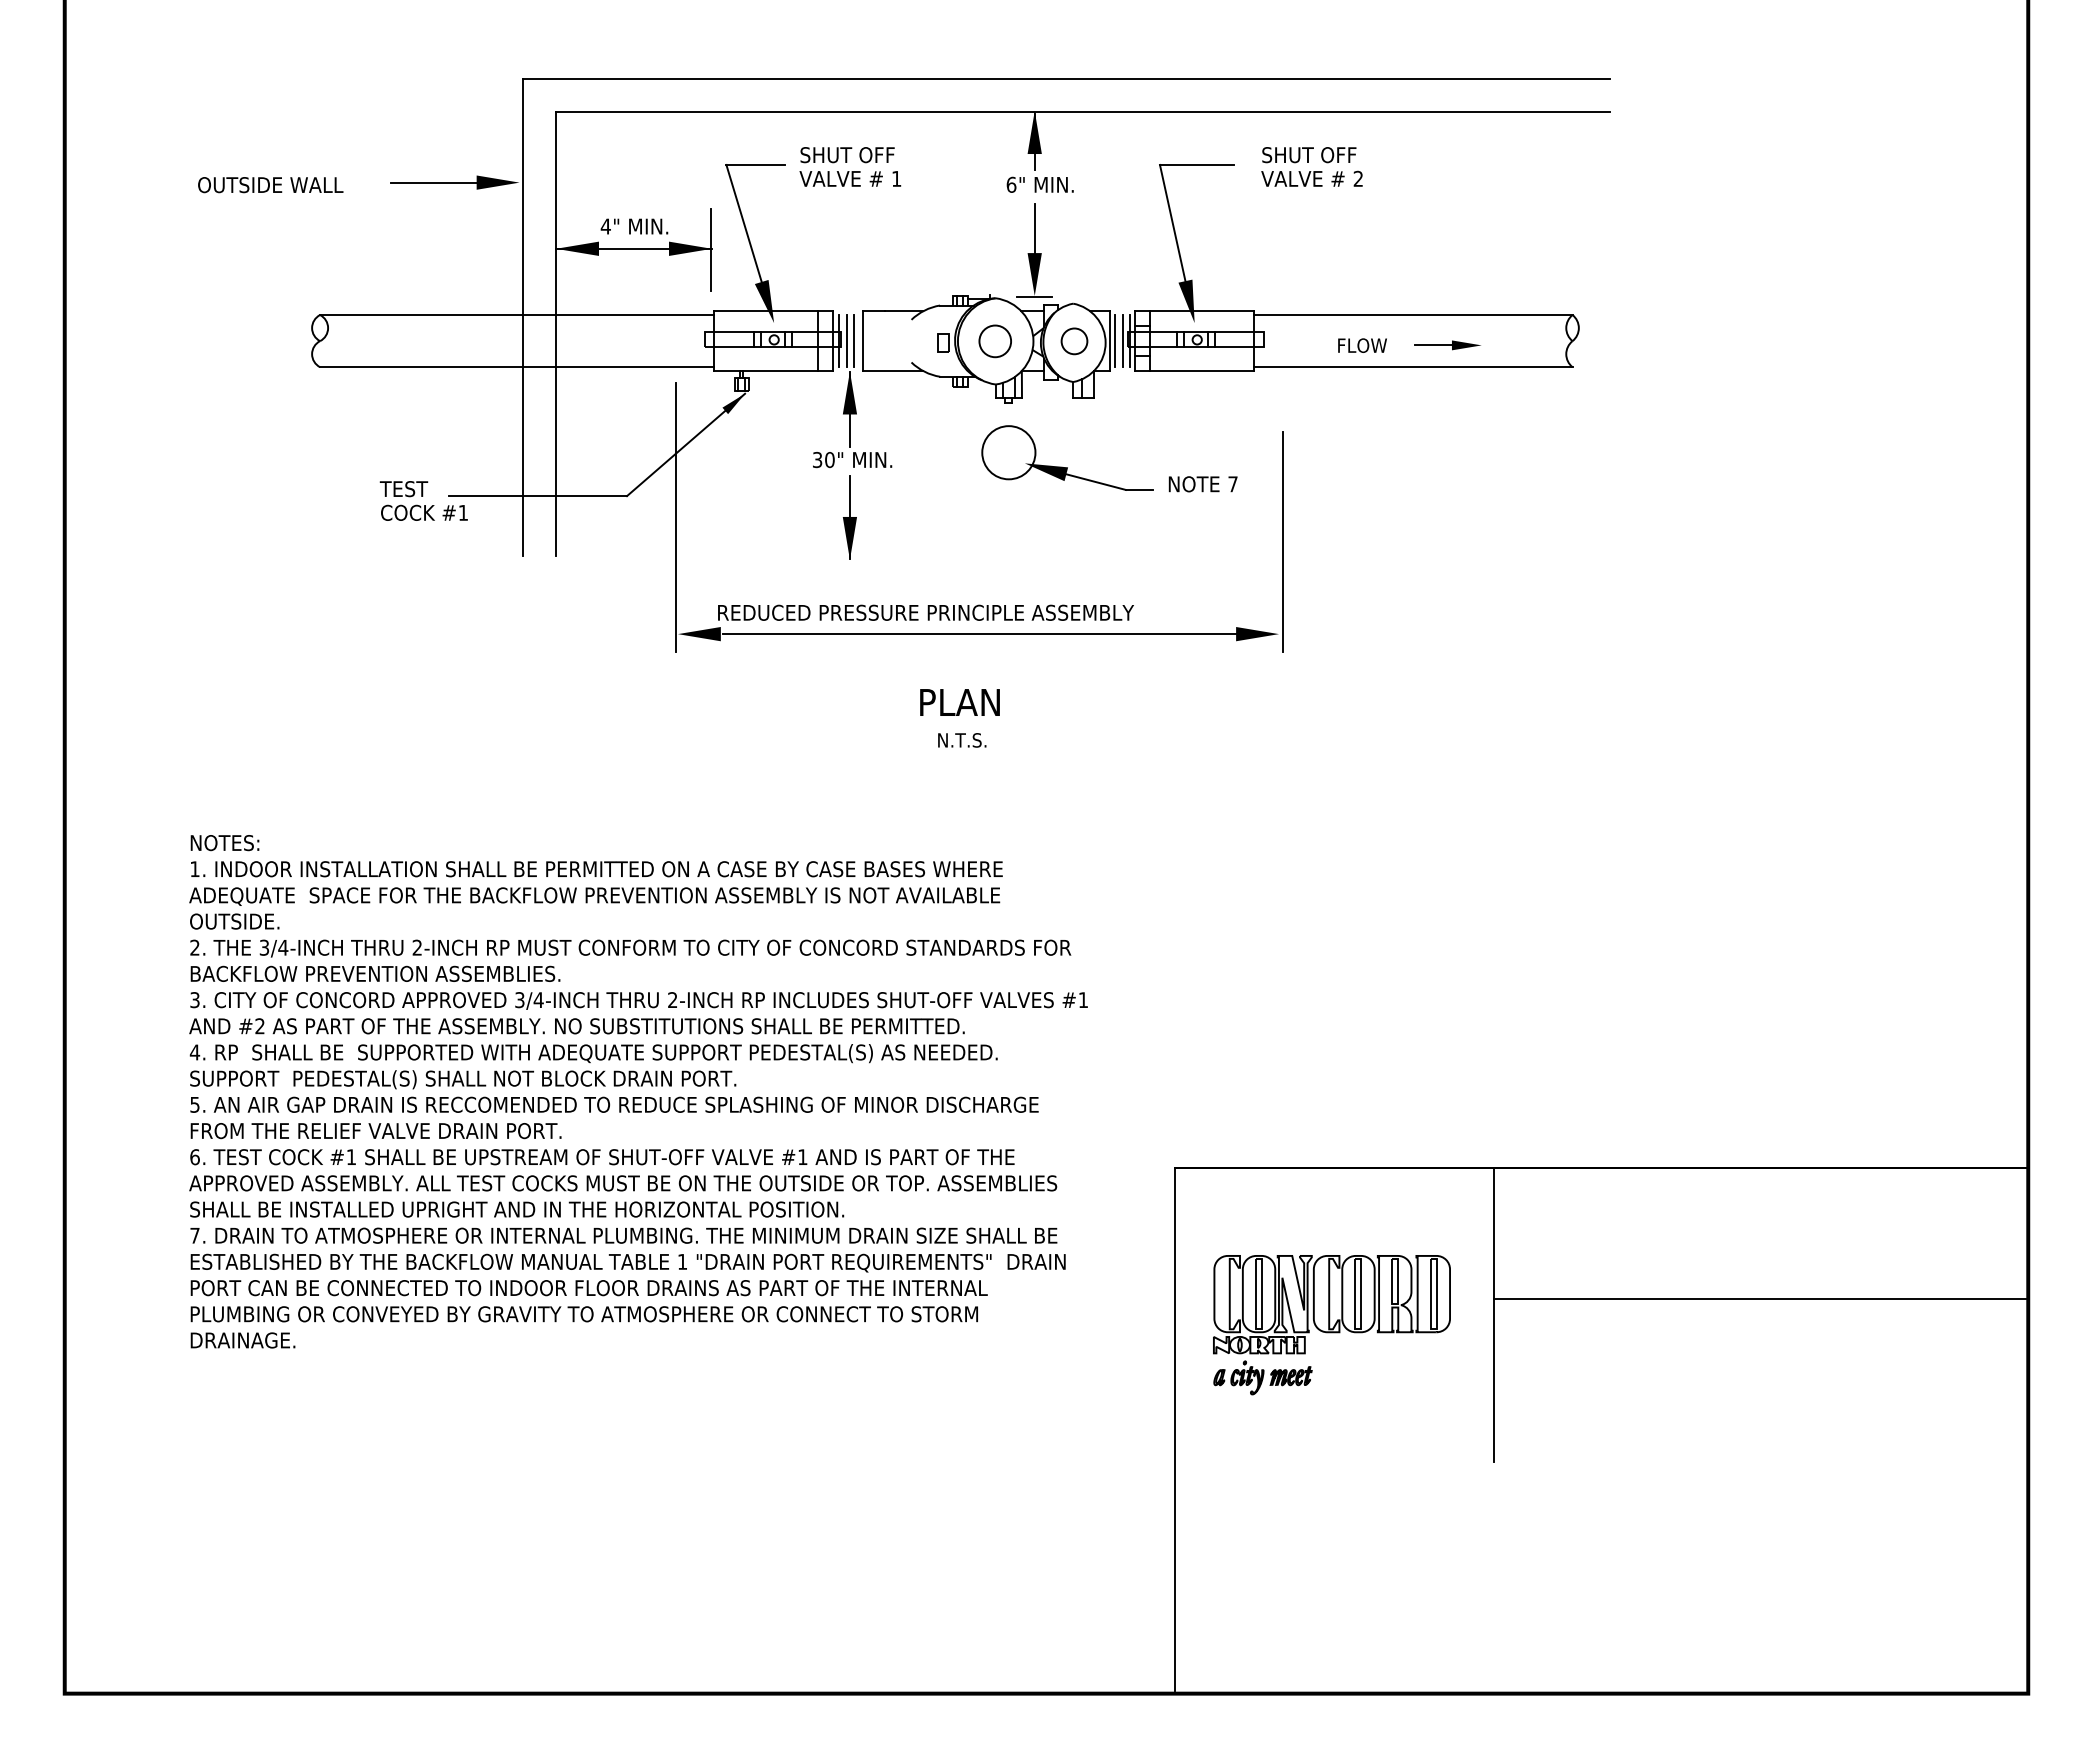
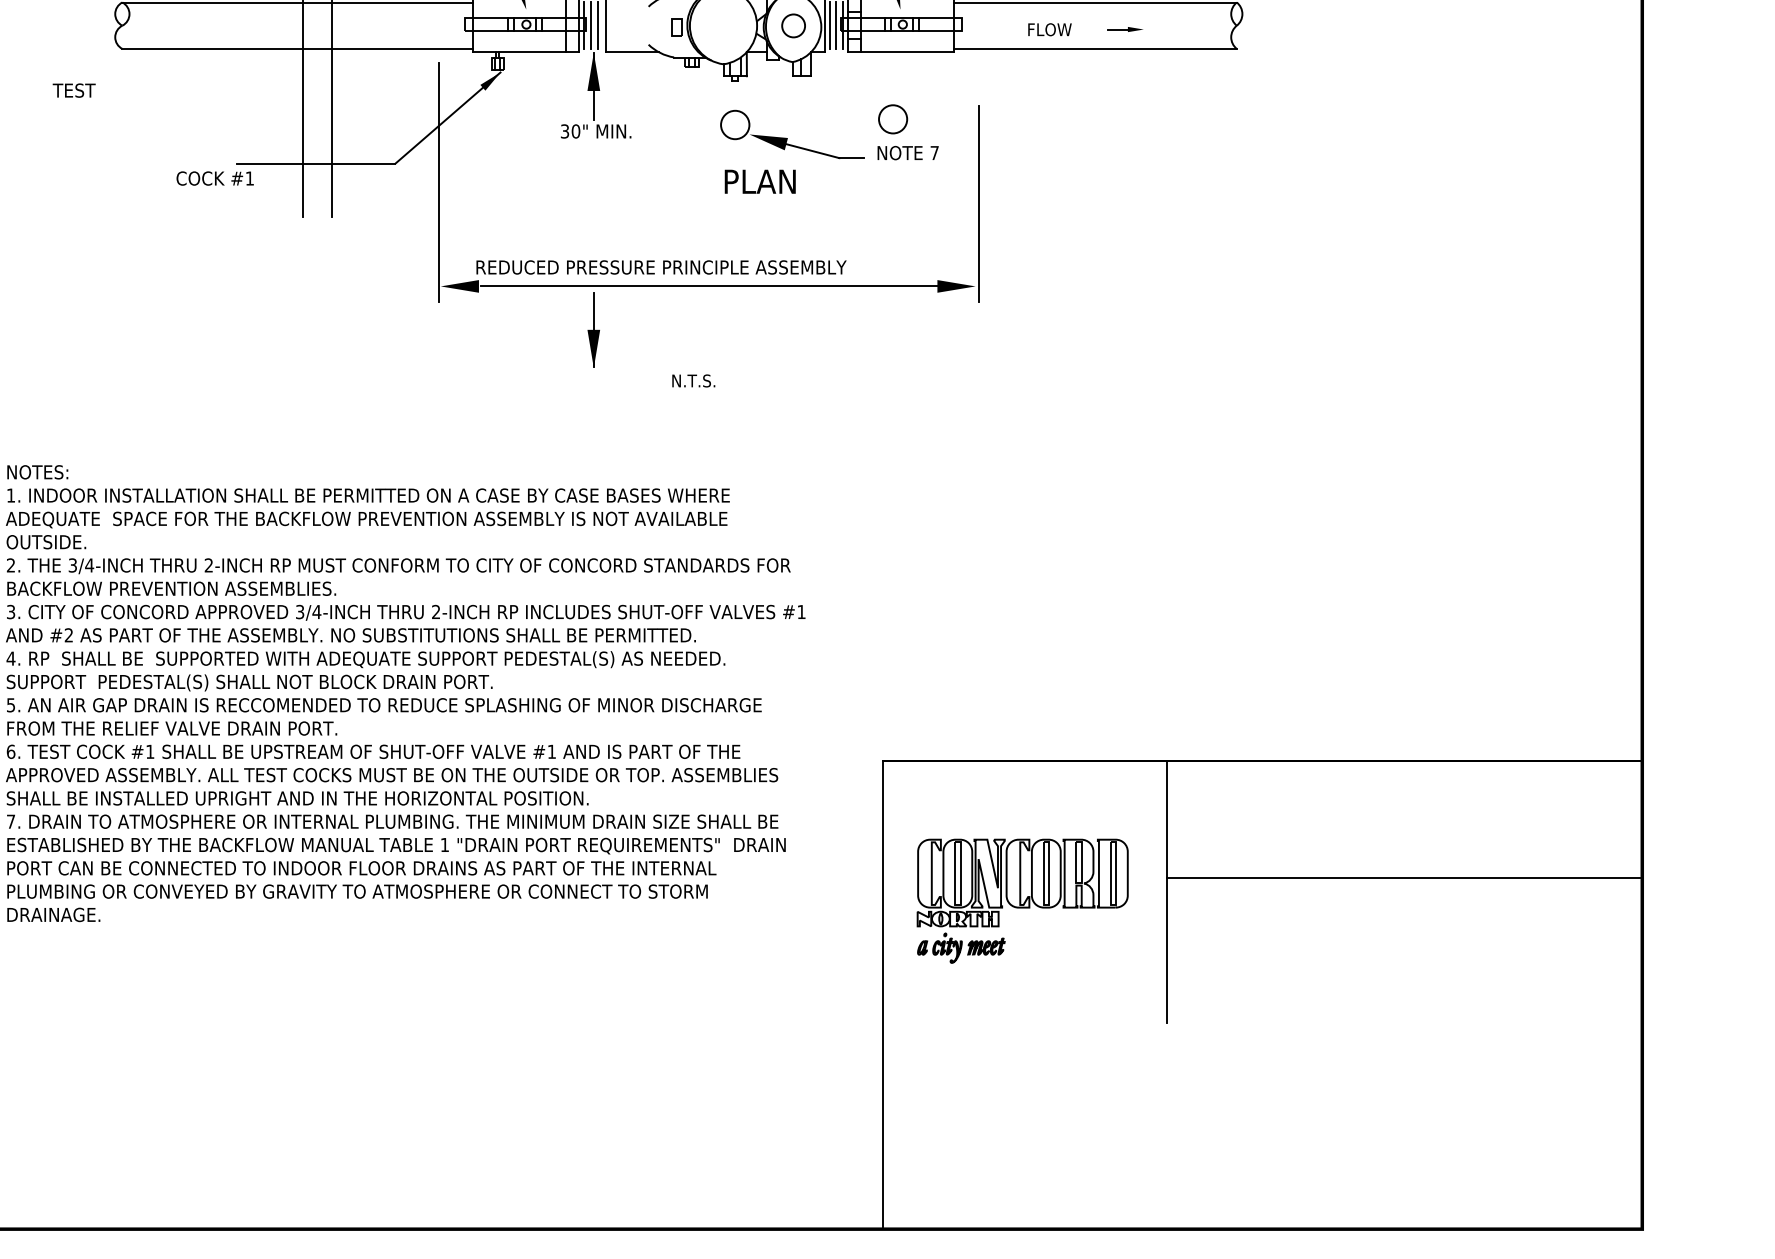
circle: (994, 341) -> (892, 119), moved
part: (1447, 345) -> (1125, 29), size x0.6
circle: (1008, 452) -> (734, 124), size x0.6
text: (403, 489) -> (73, 90), moved
part: (849, 517) -> (593, 330), moved
text: (959, 702) -> (759, 181), moved

